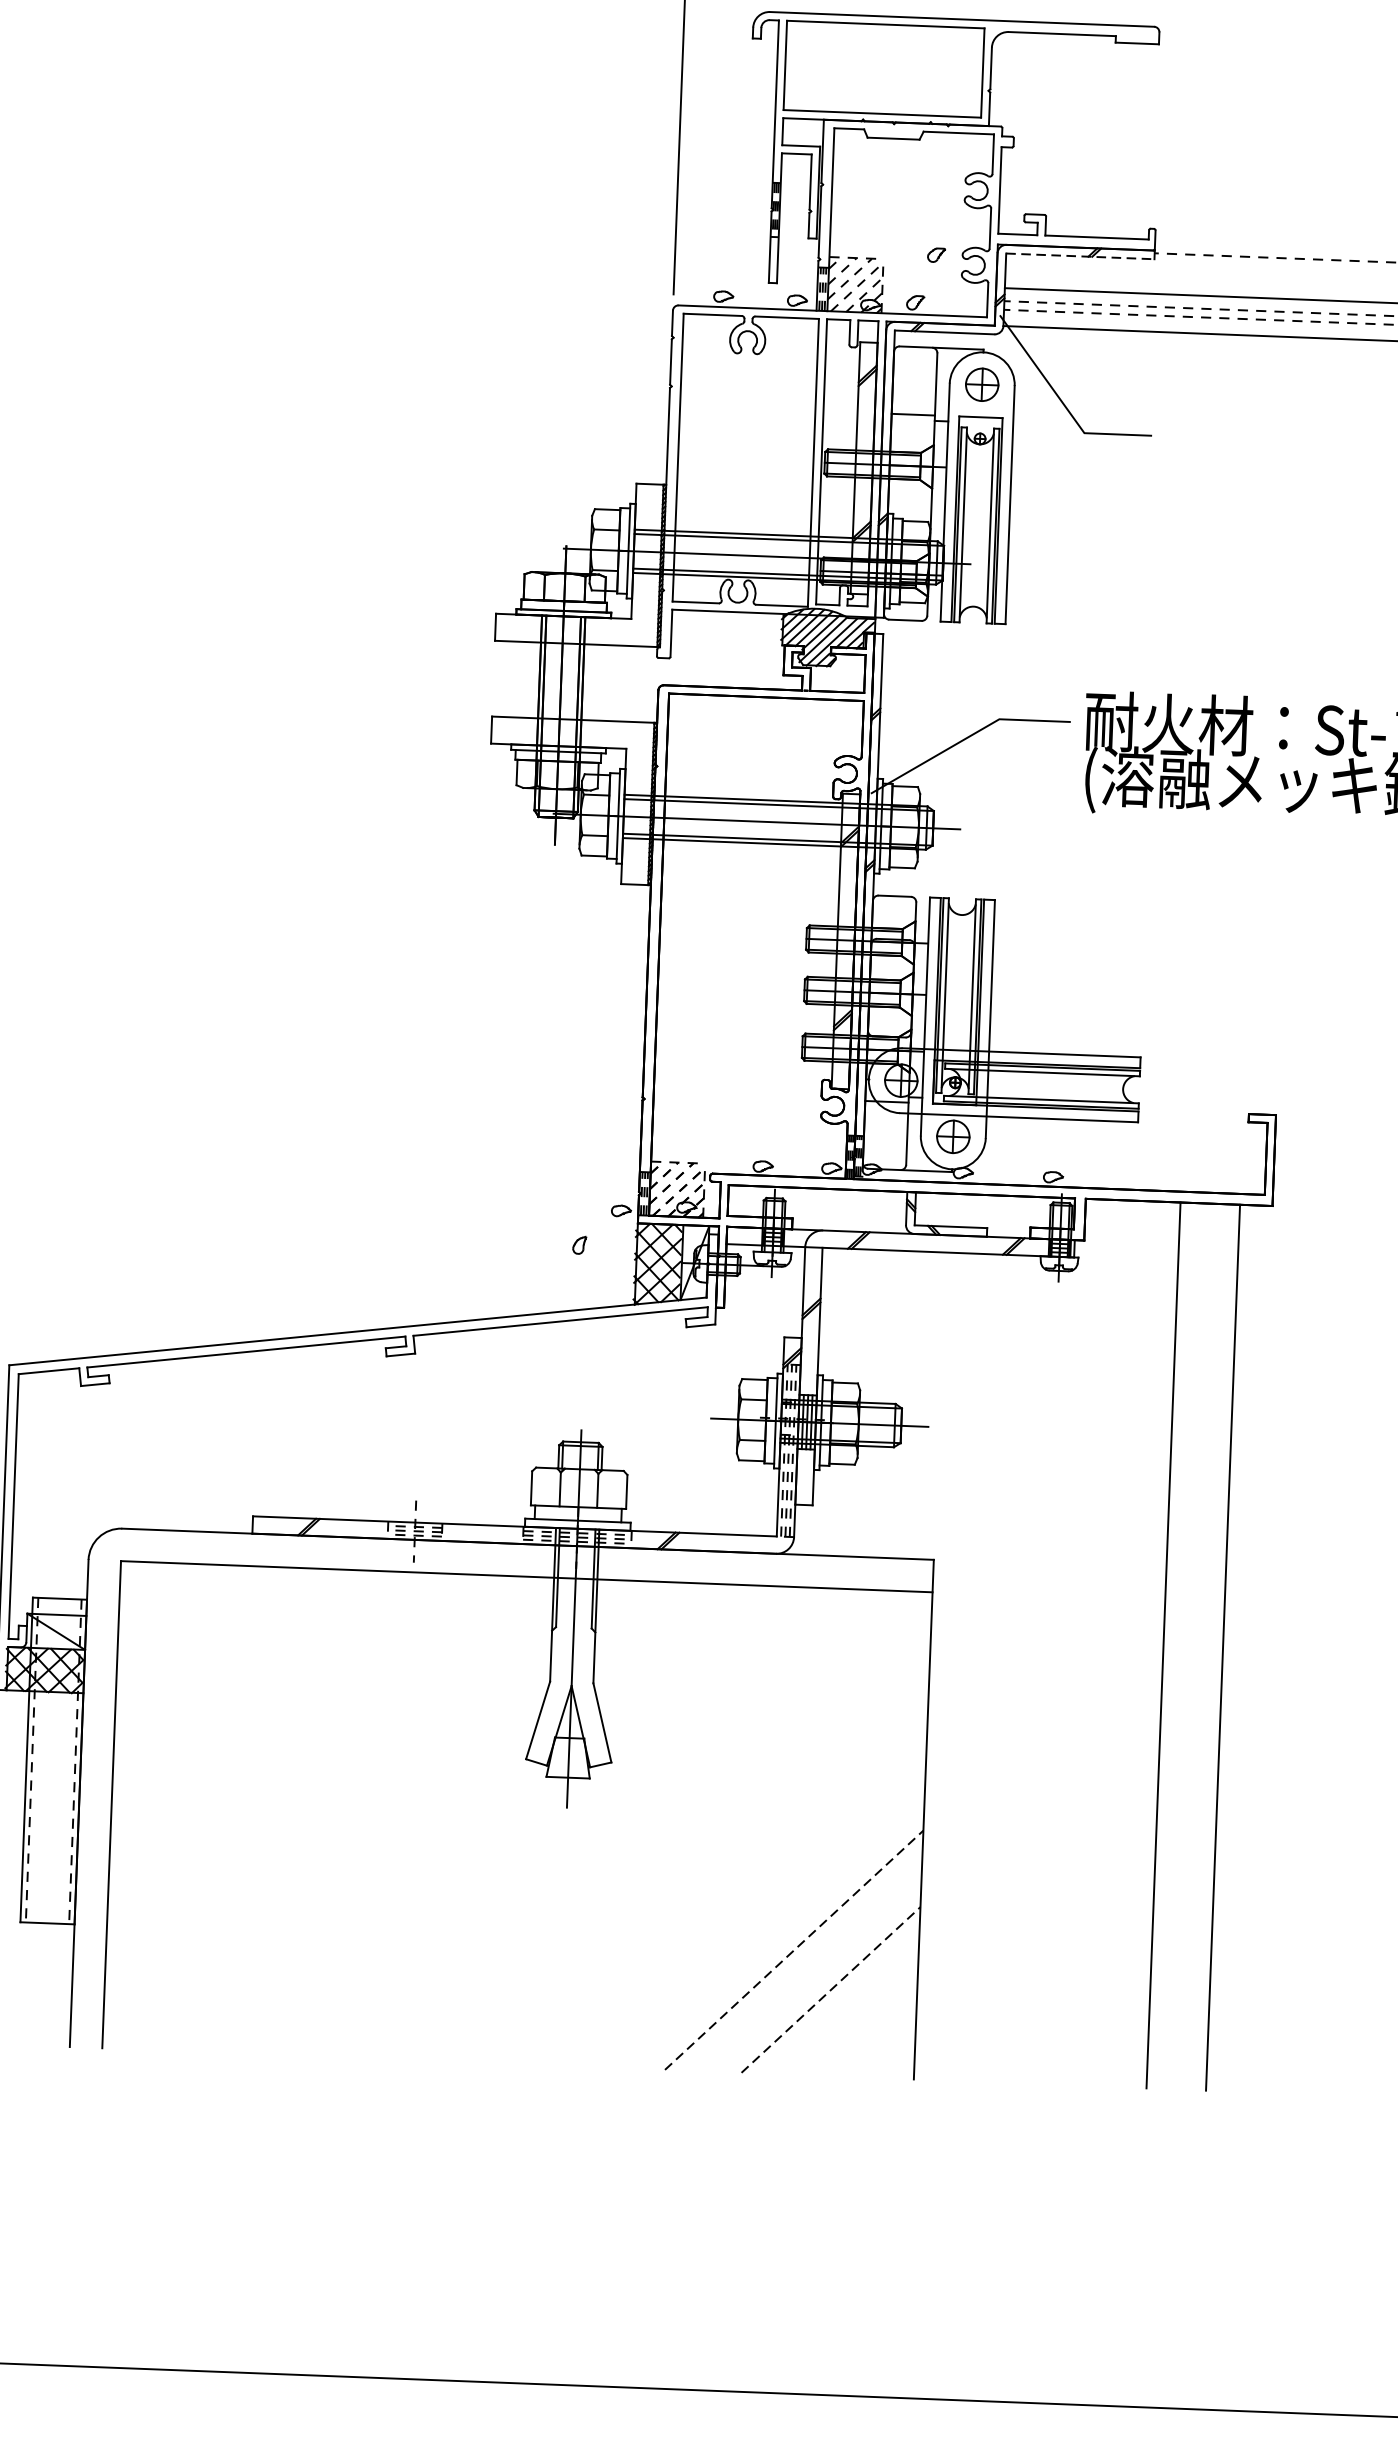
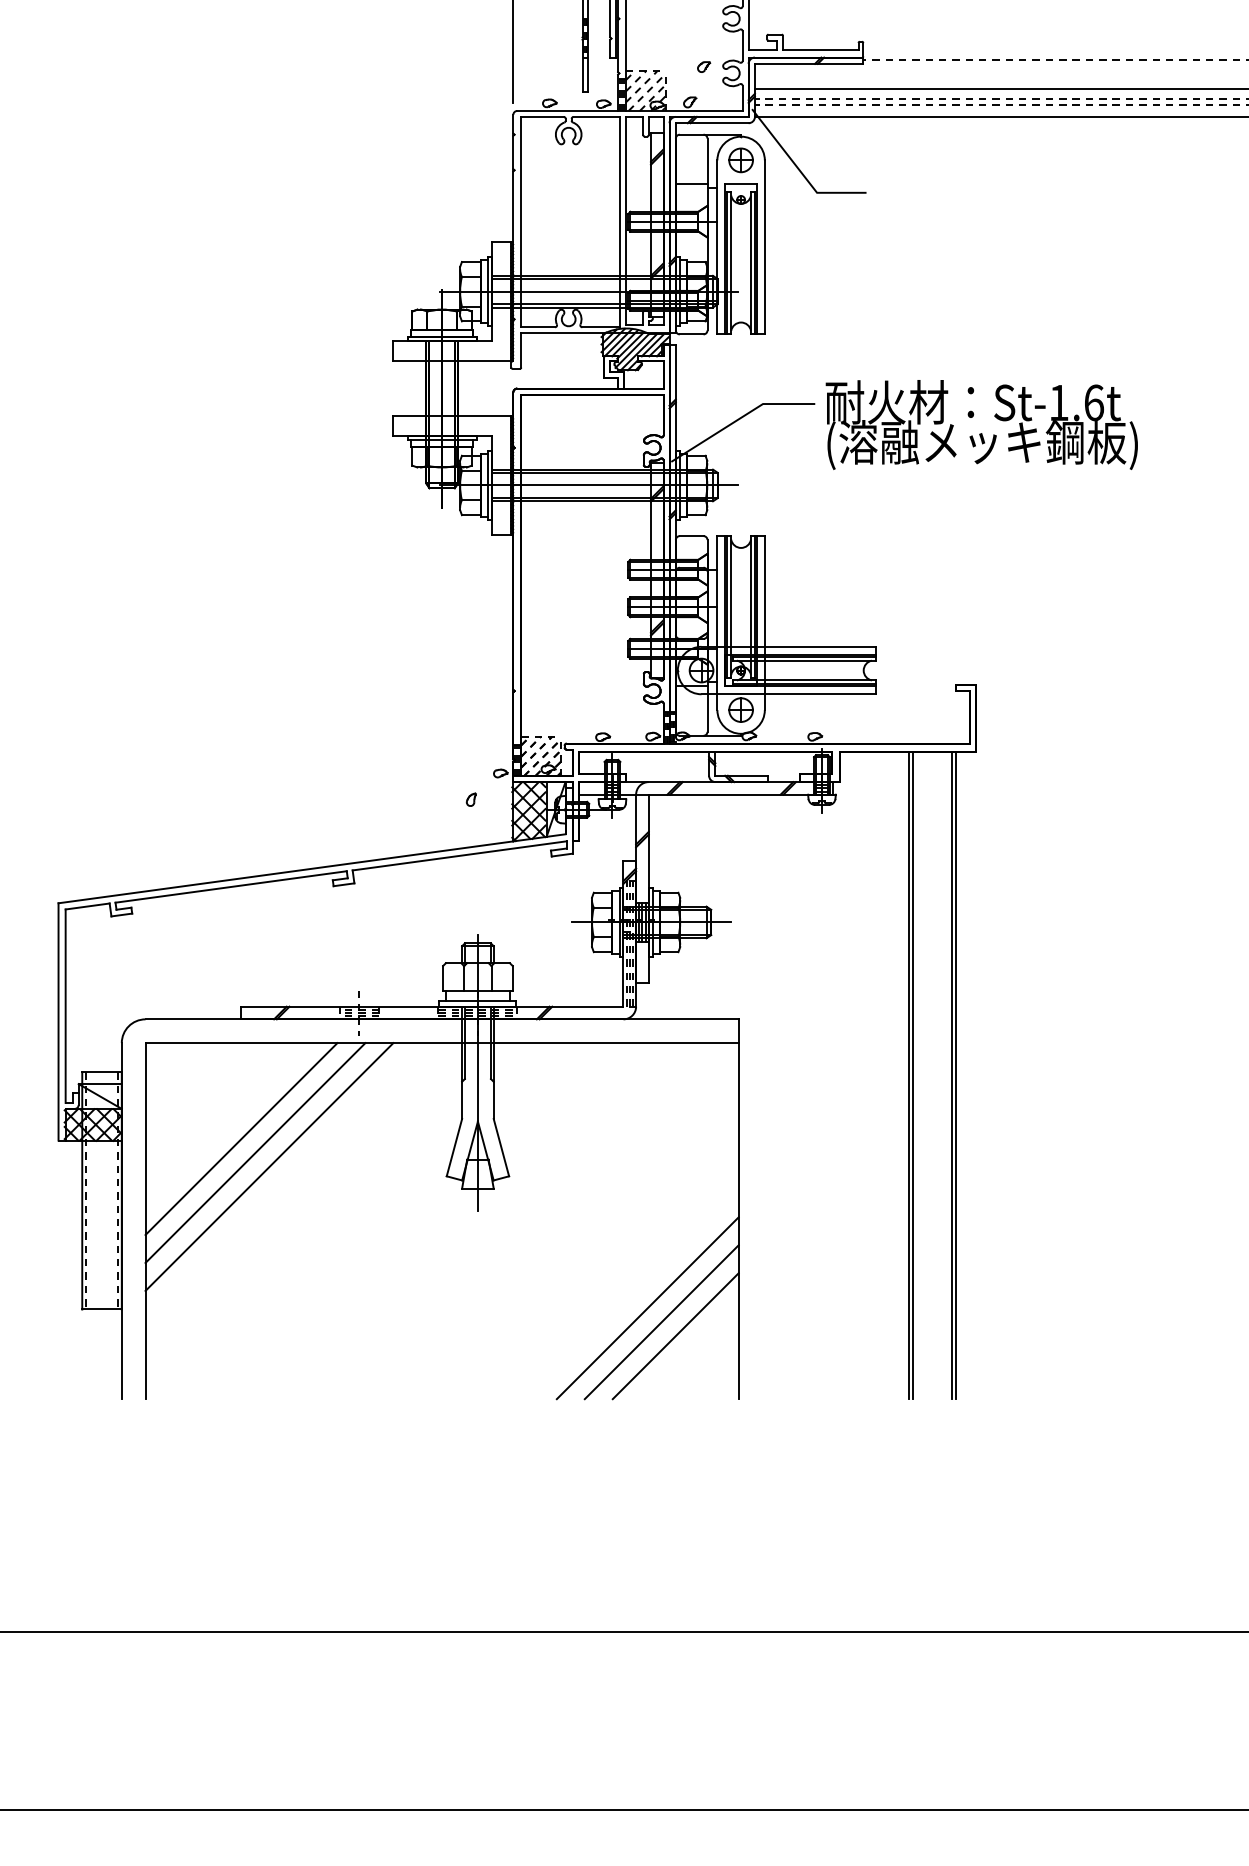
line: (1080, 255) -> (809, 63), dashed -> solid
line: (1168, 1645) -> (912, 1075), added
line: (1228, 1648) -> (956, 1075), added
line: (247, 1698) -> (241, 1139), added
line: (265, 1716) -> (255, 1152), added
line: (284, 1736) -> (269, 1166), added
line: (793, 1950) -> (647, 1308), dashed -> solid
line: (812, 1970) -> (661, 1322), added
line: (832, 1989) -> (676, 1335), dashed -> solid

